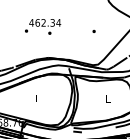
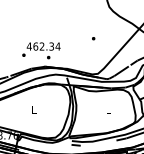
text: (43, 26) -> (41, 50), moved

